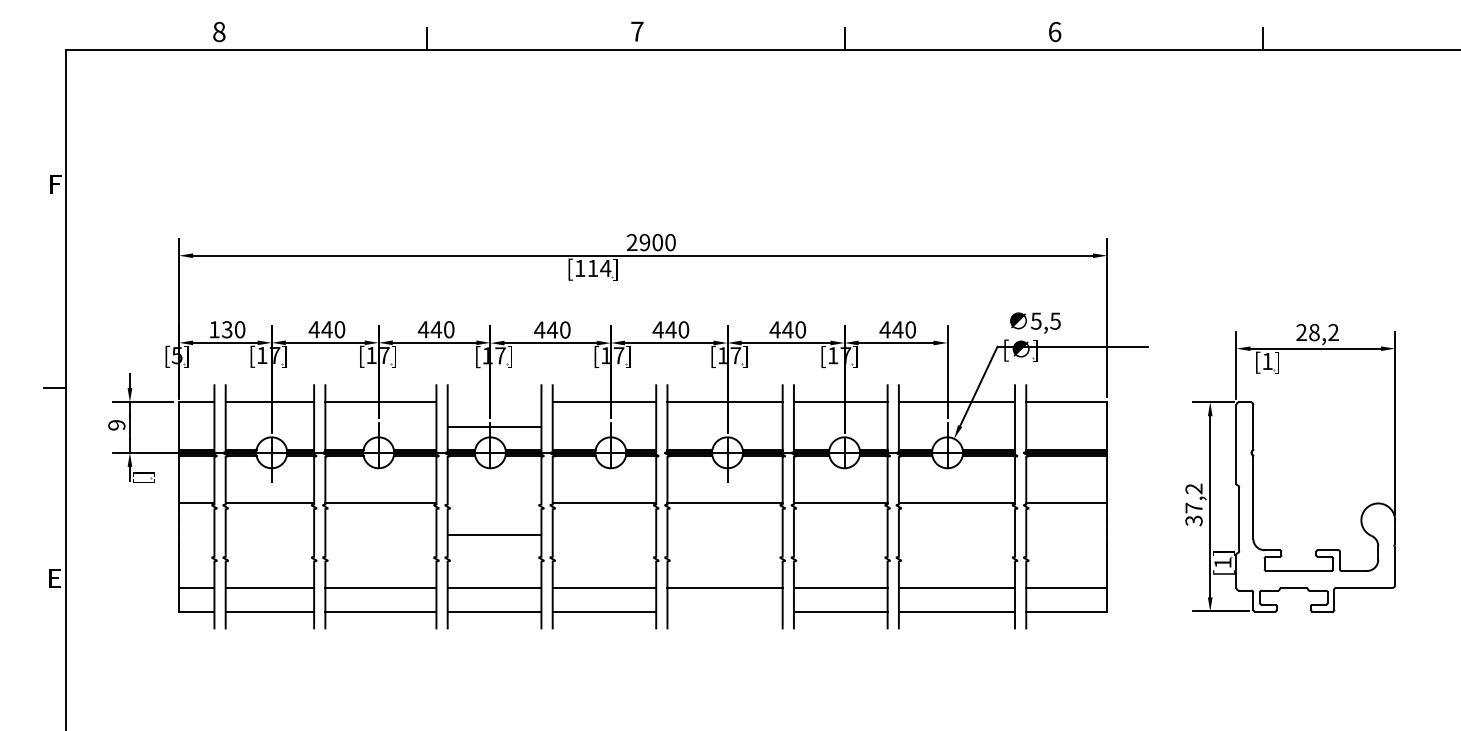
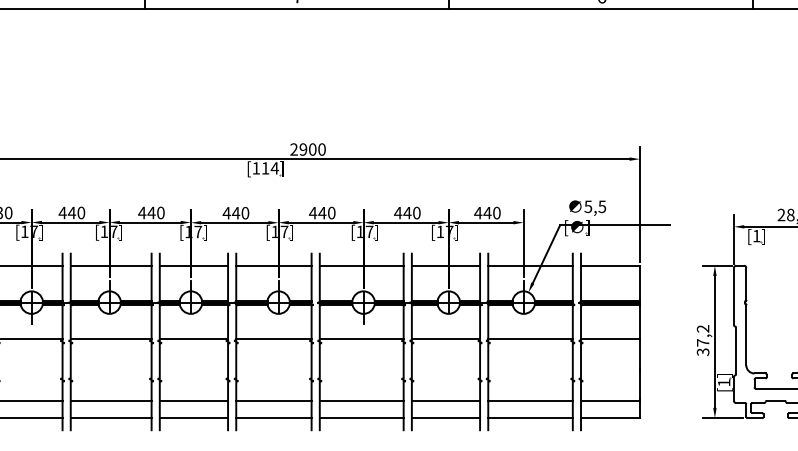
line: (494, 427) -> (193, 265), moved
line: (494, 535) -> (193, 339), moved
line: (724, 611) -> (361, 418), added

